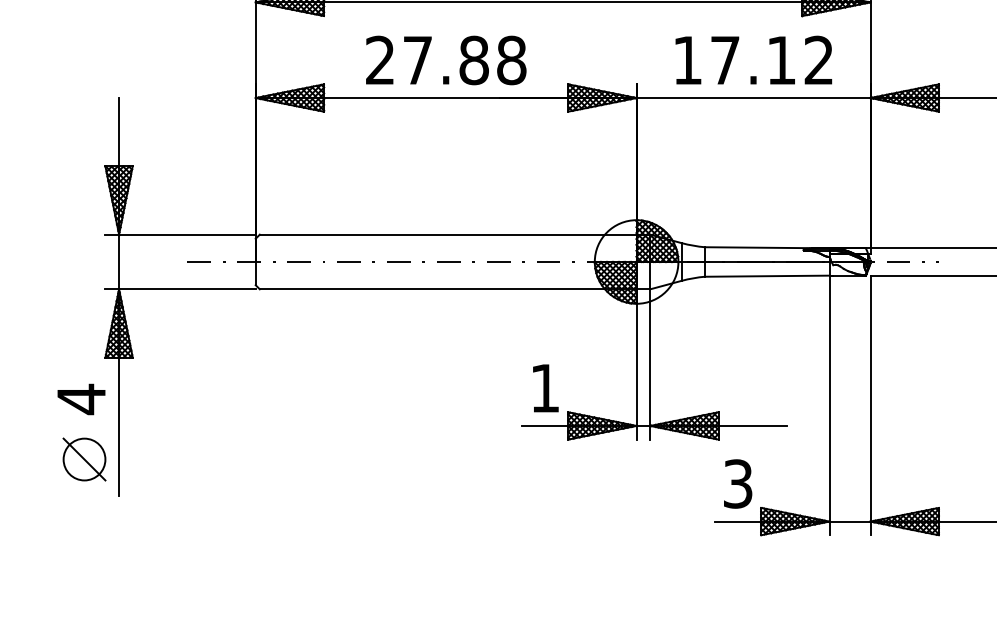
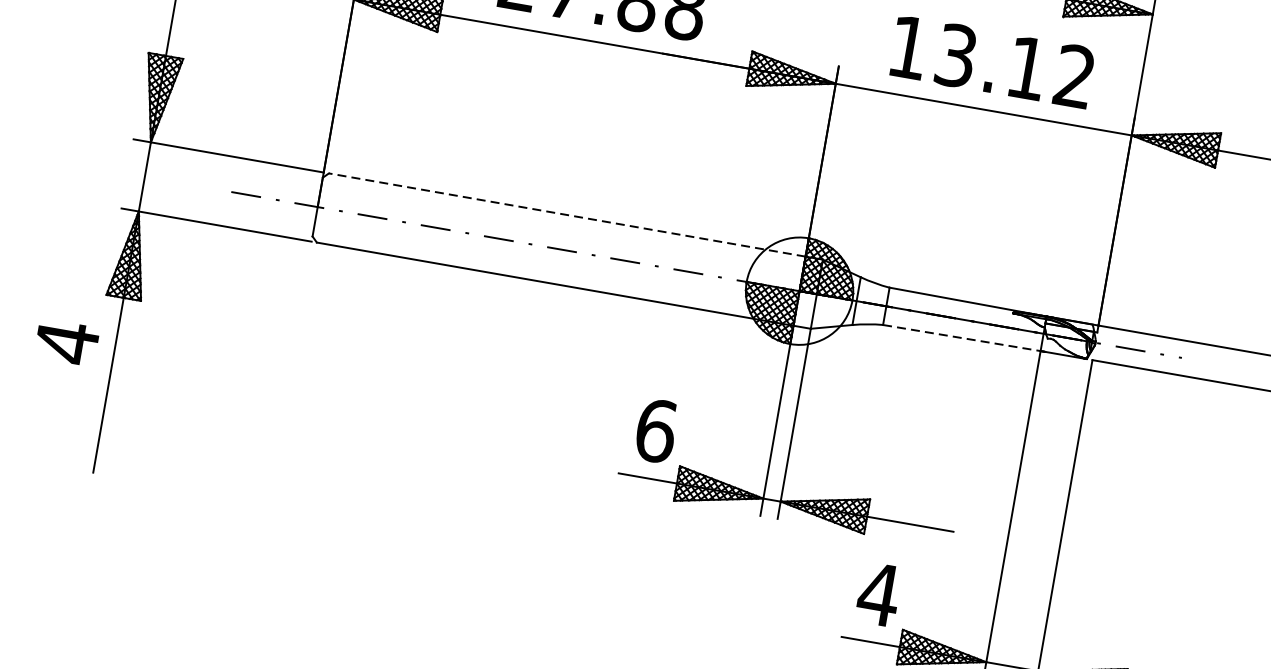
text: (725, 60) -> (956, 55), 17.12 -> 13.12
line: (447, 234) -> (566, 214), solid -> dashed
line: (767, 276) -> (961, 338), solid -> dashed
text: (545, 388) -> (656, 431), 1 -> 6
part: (84, 459) -> (57, 419), removed
text: (737, 483) -> (878, 593), 3 -> 4

